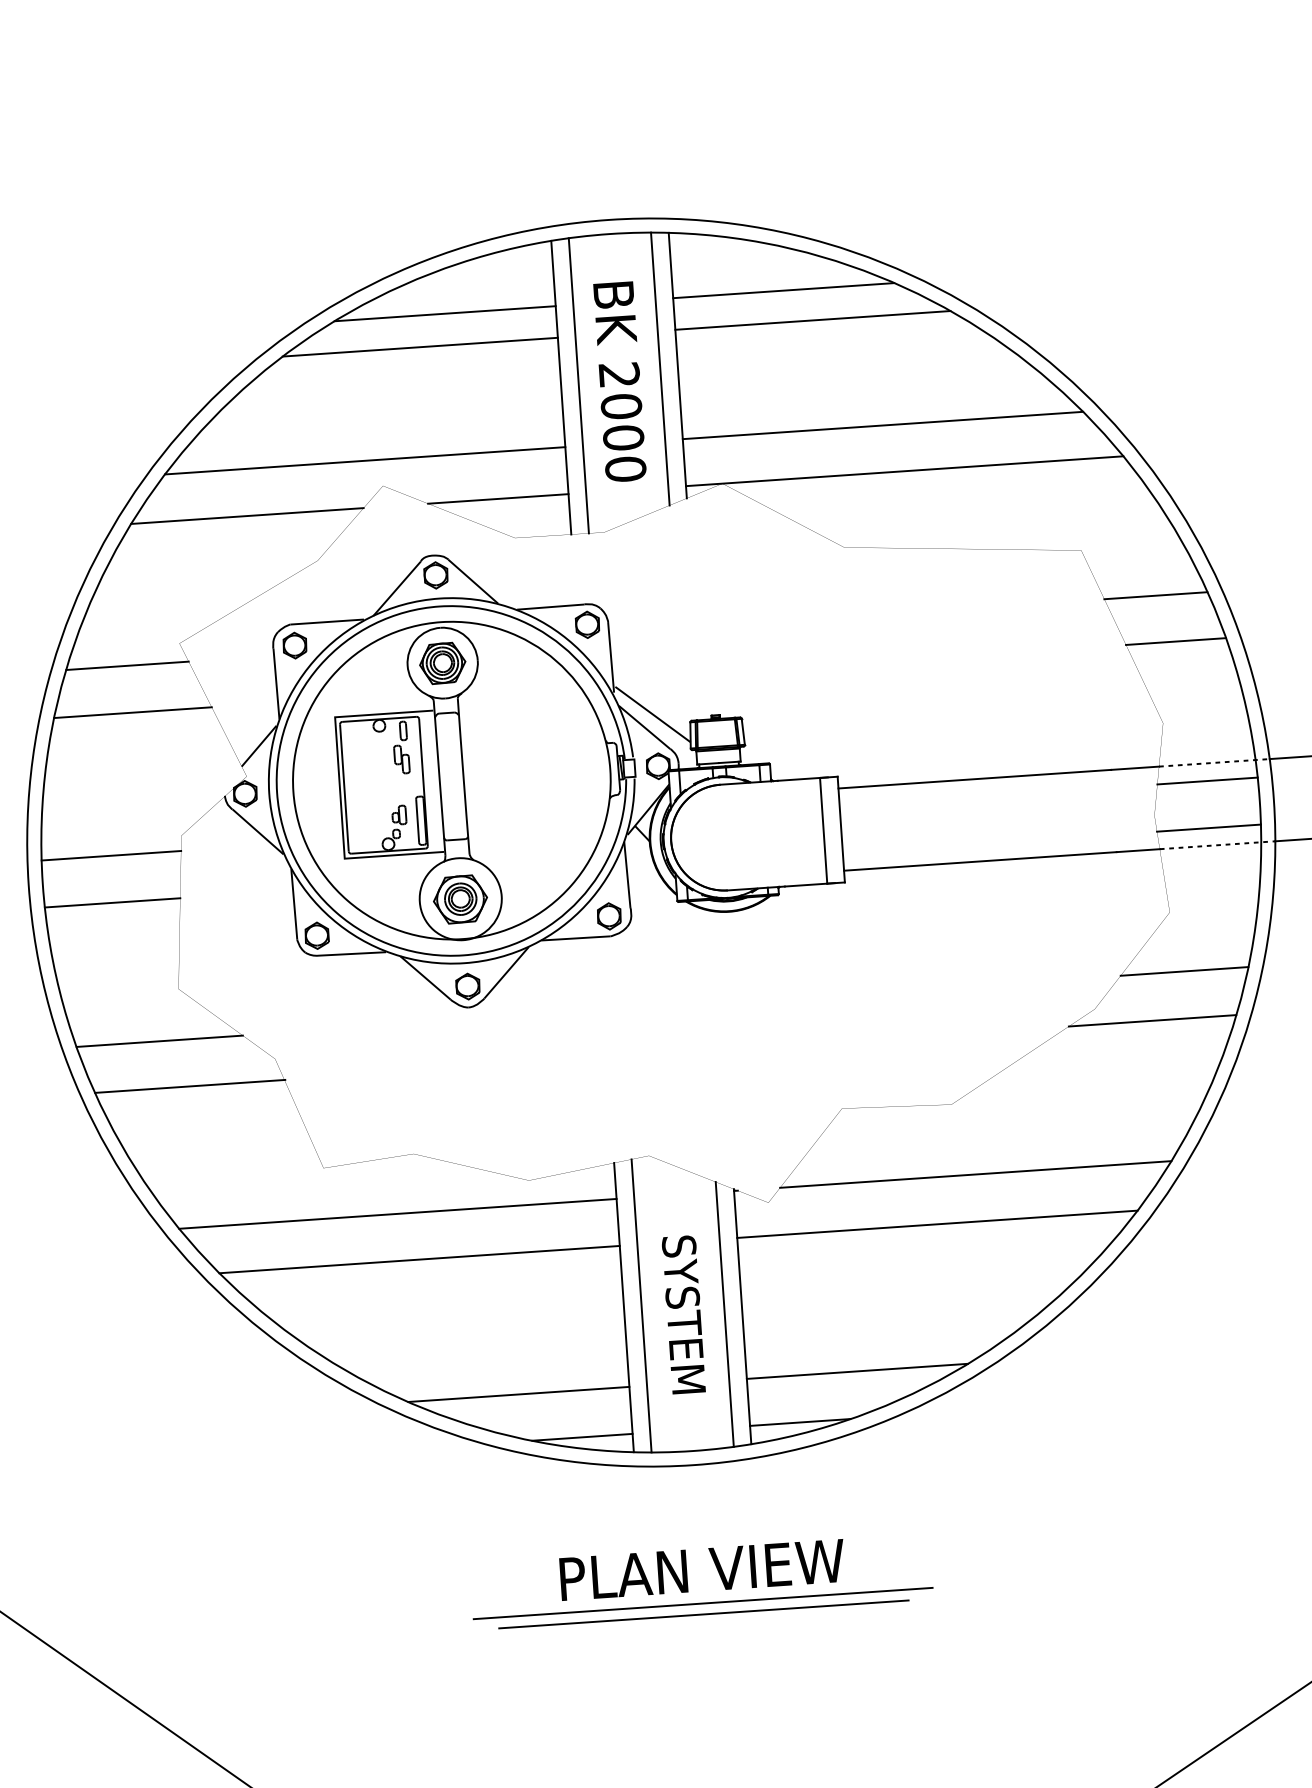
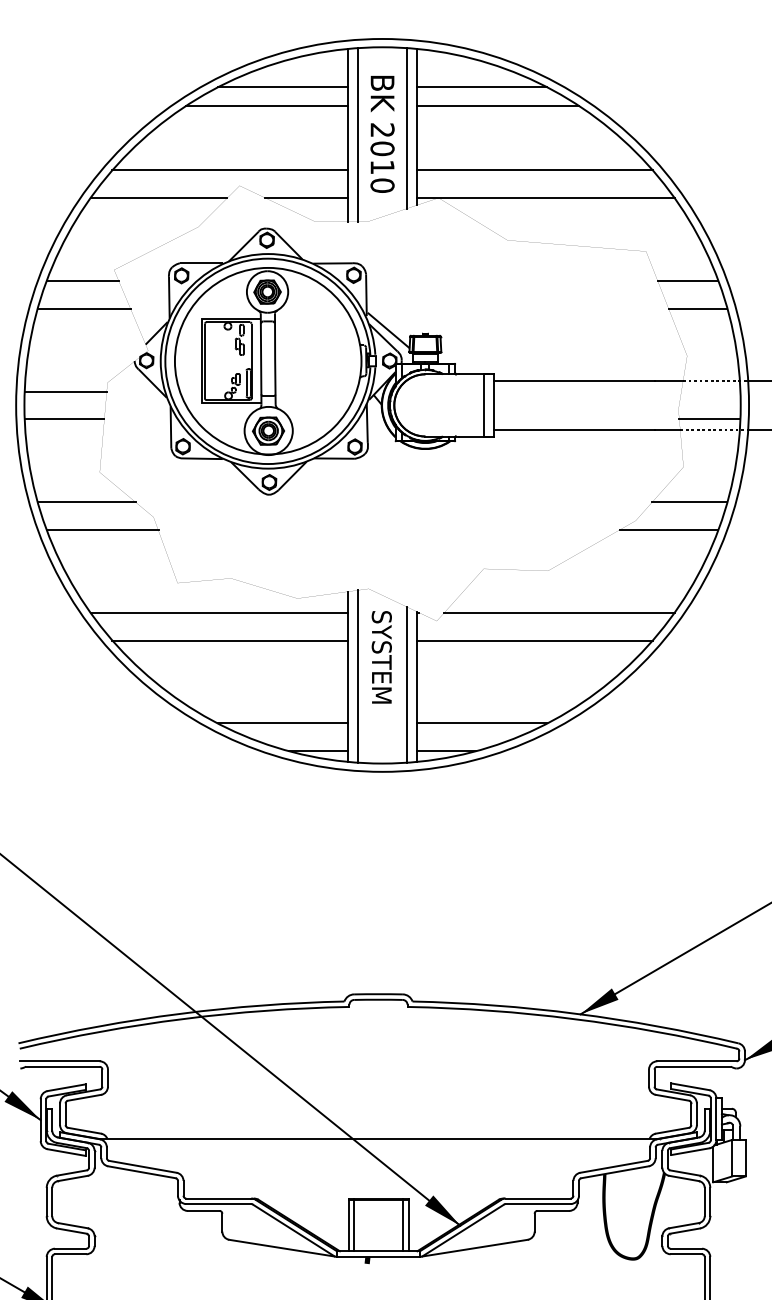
text: (623, 438) -> (382, 167), 2000 -> 2010
line: (1206, 780) -> (710, 391), removed
text: (683, 1315) -> (381, 657), moved
part: (687, 1582) -> (374, 840), removed

